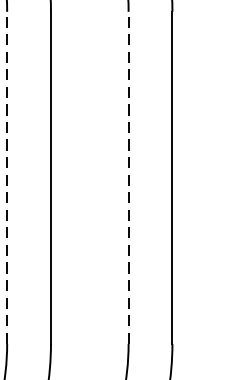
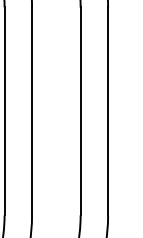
line: (7, 178) -> (4, 111), dashed -> solid
line: (128, 178) -> (80, 111), dashed -> solid

